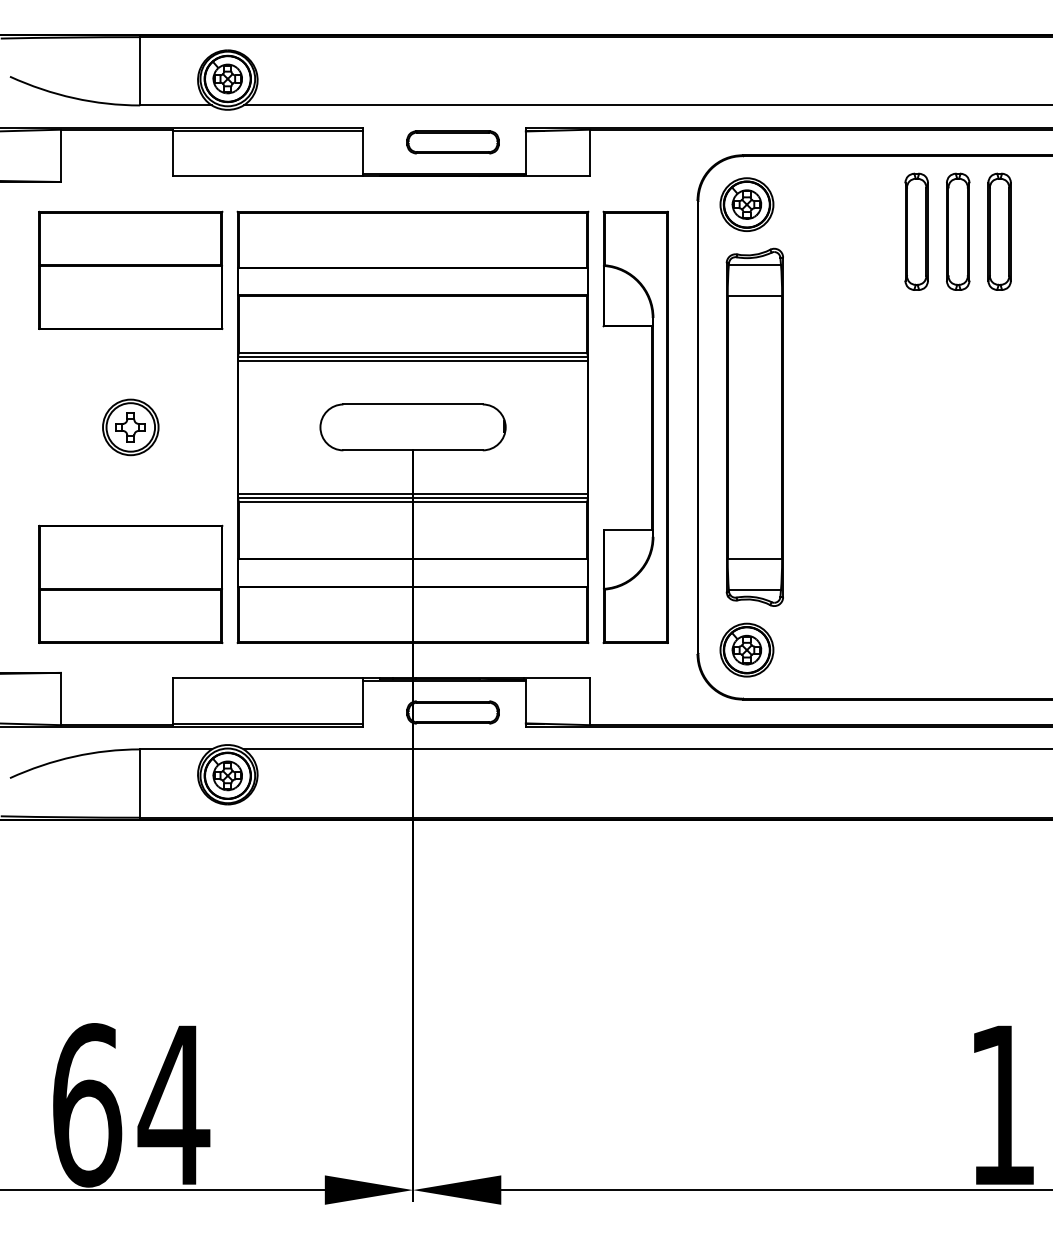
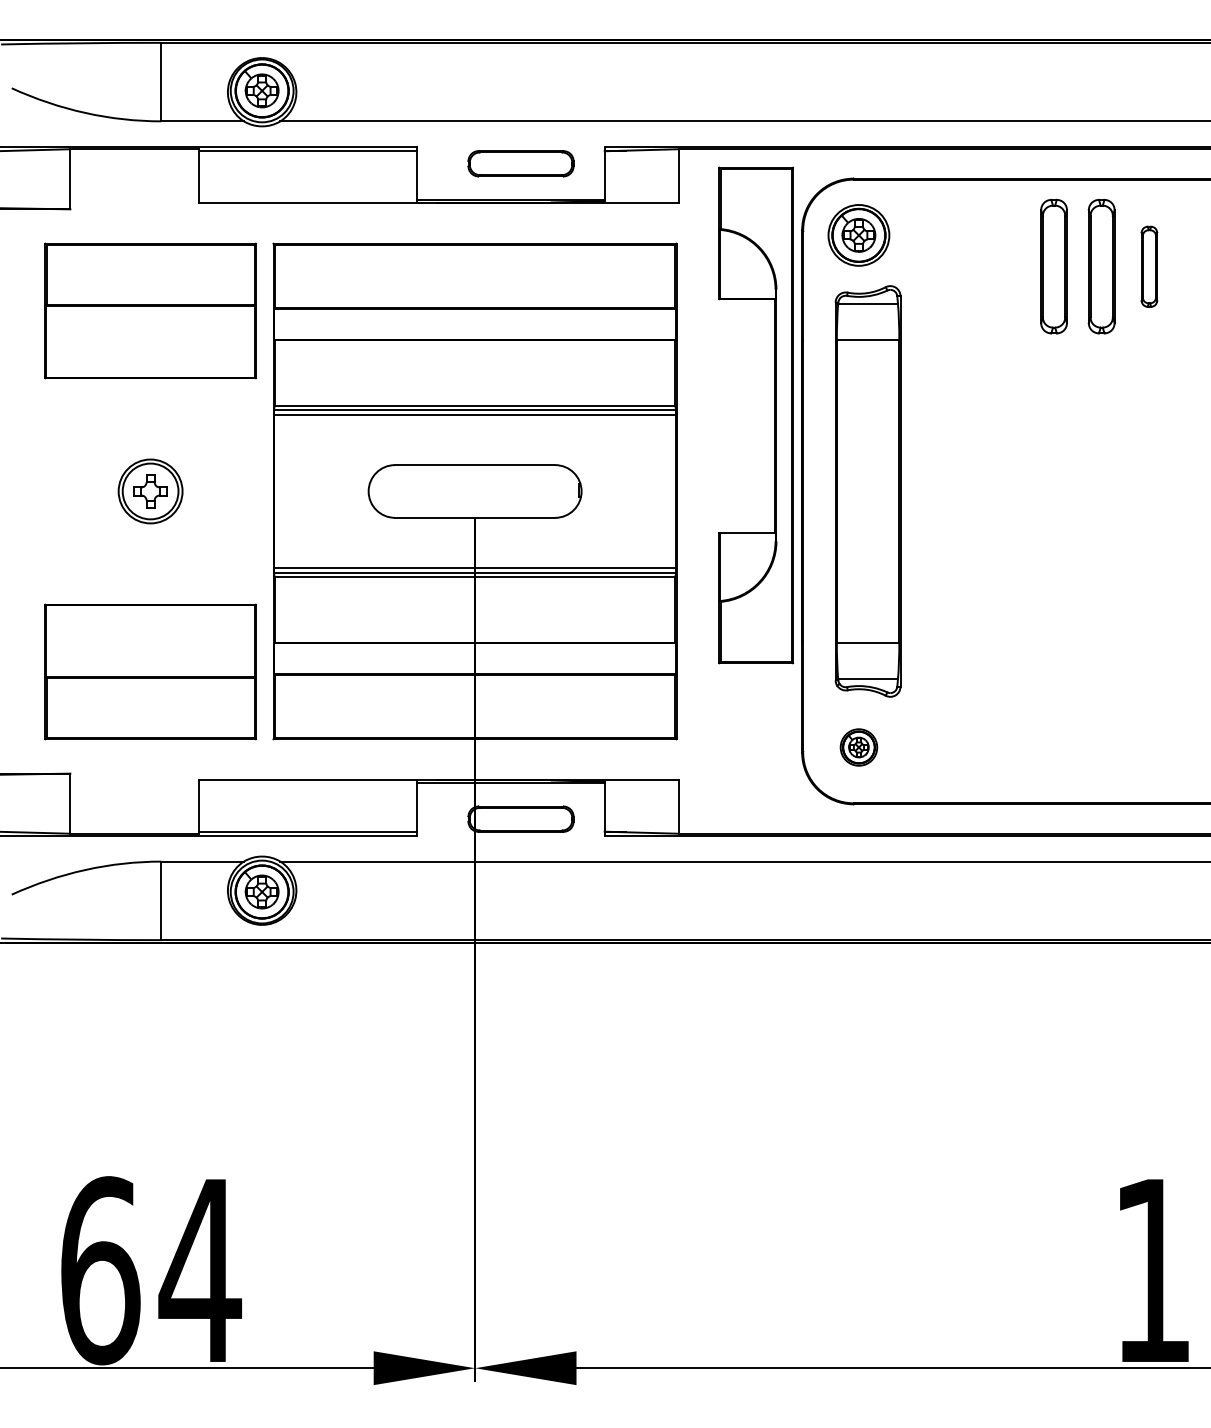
part: (999, 231) -> (1149, 266), size x0.6
part: (651, 427) -> (774, 415), moved
part: (746, 650) -> (858, 747), size x0.6

